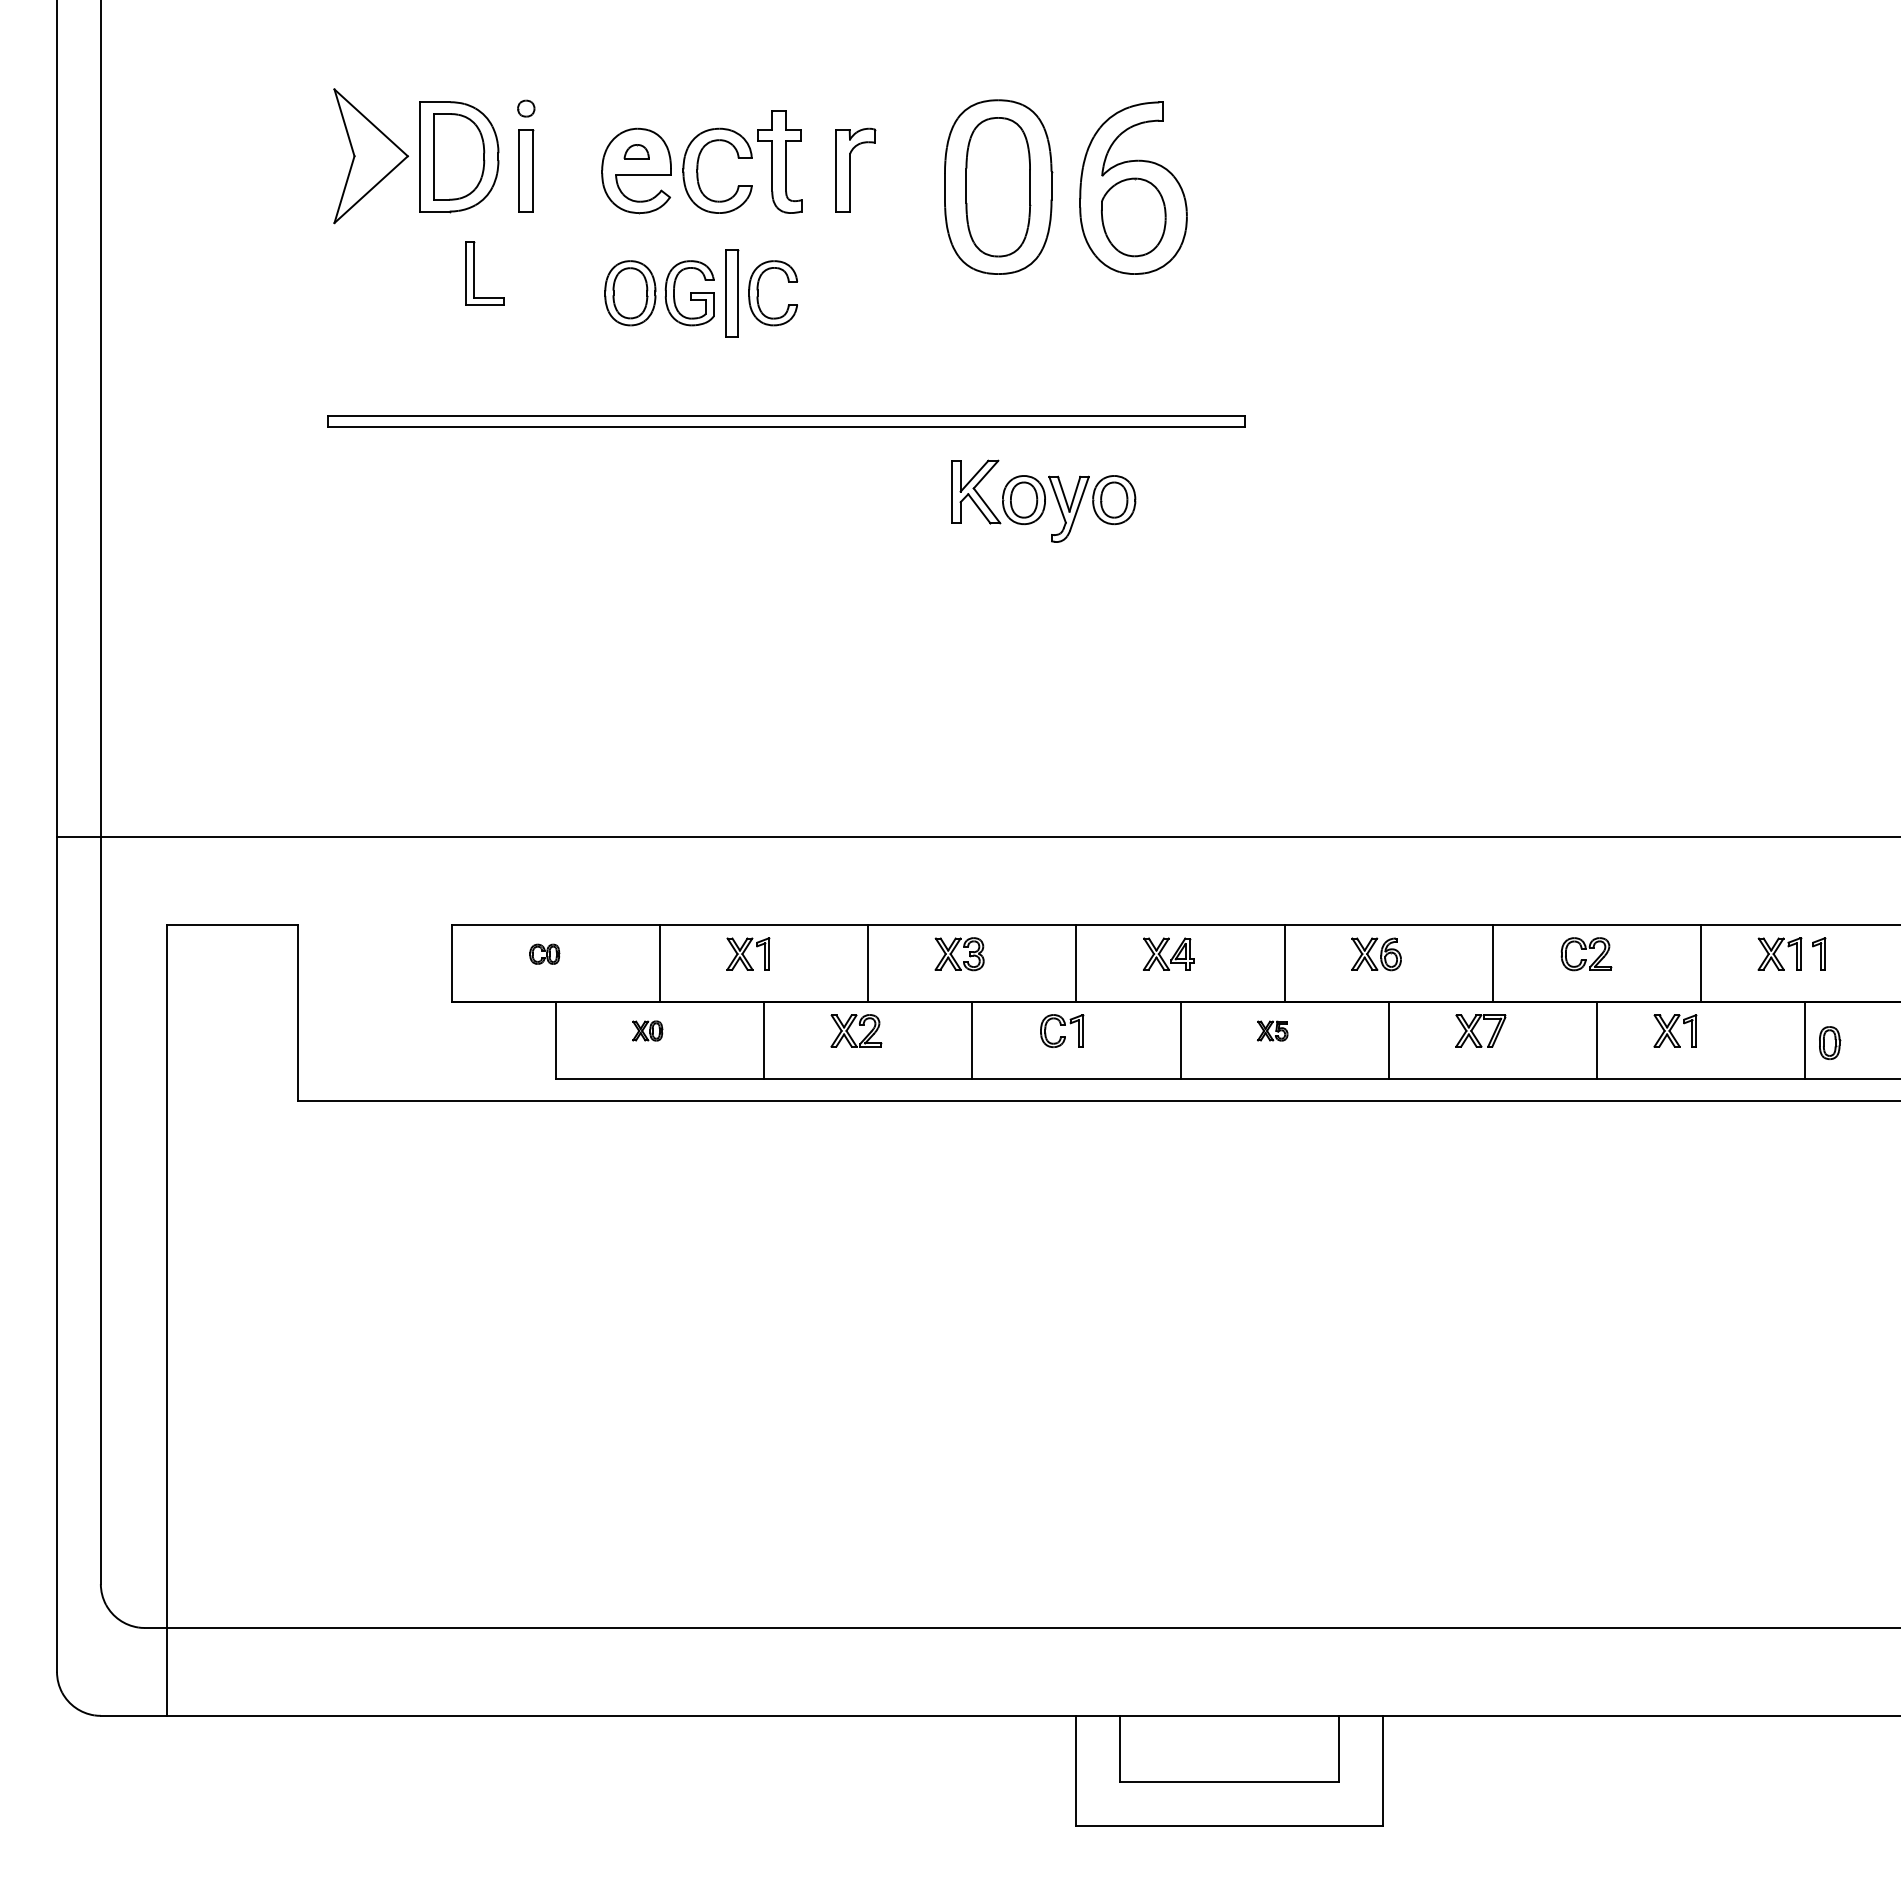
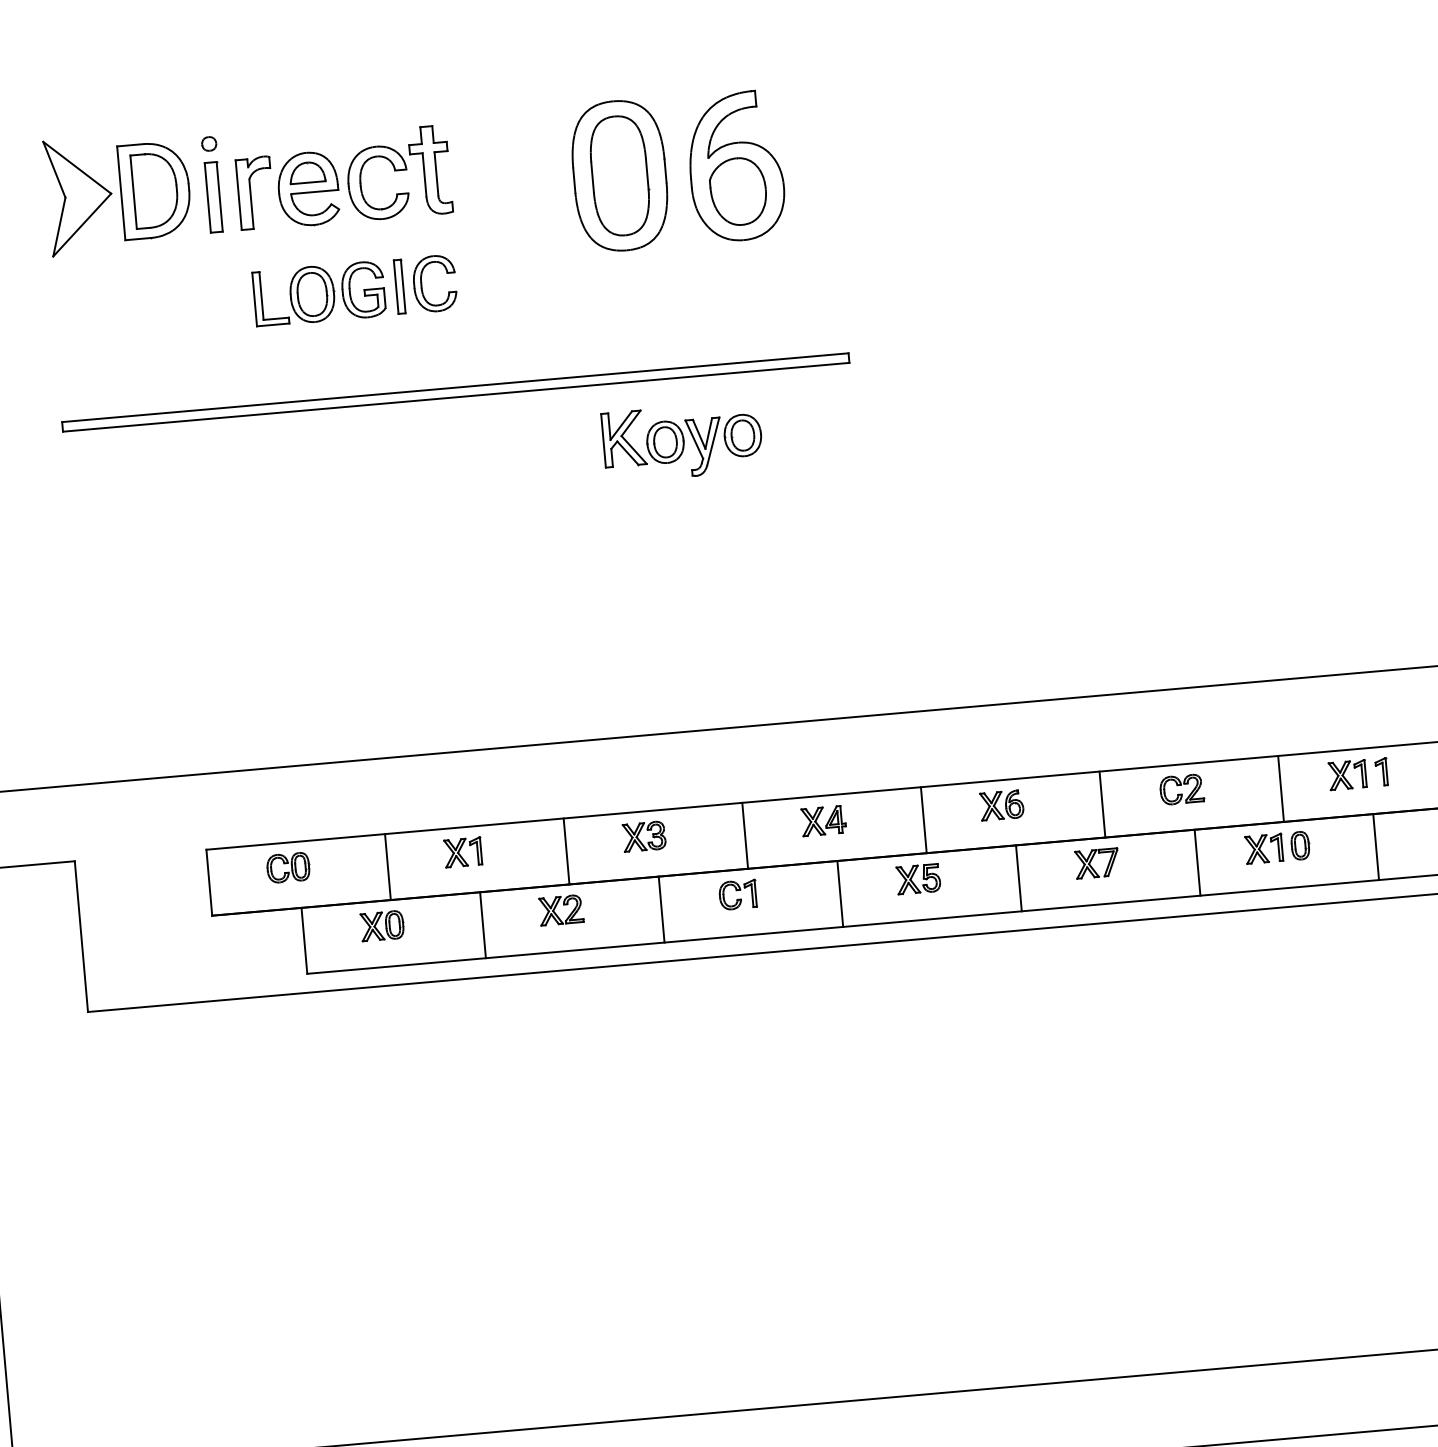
part: (636, 151) -> (306, 172), size x1.67
part: (855, 169) -> (255, 192), moved
part: (474, 273) -> (261, 299), moved
part: (732, 292) -> (399, 286), size x0.71
part: (544, 954) -> (288, 868), size x1.67
part: (647, 1030) -> (382, 925), size x1.67
part: (1272, 1030) -> (918, 878), size x1.67
part: (1830, 1042) -> (1300, 845), moved

